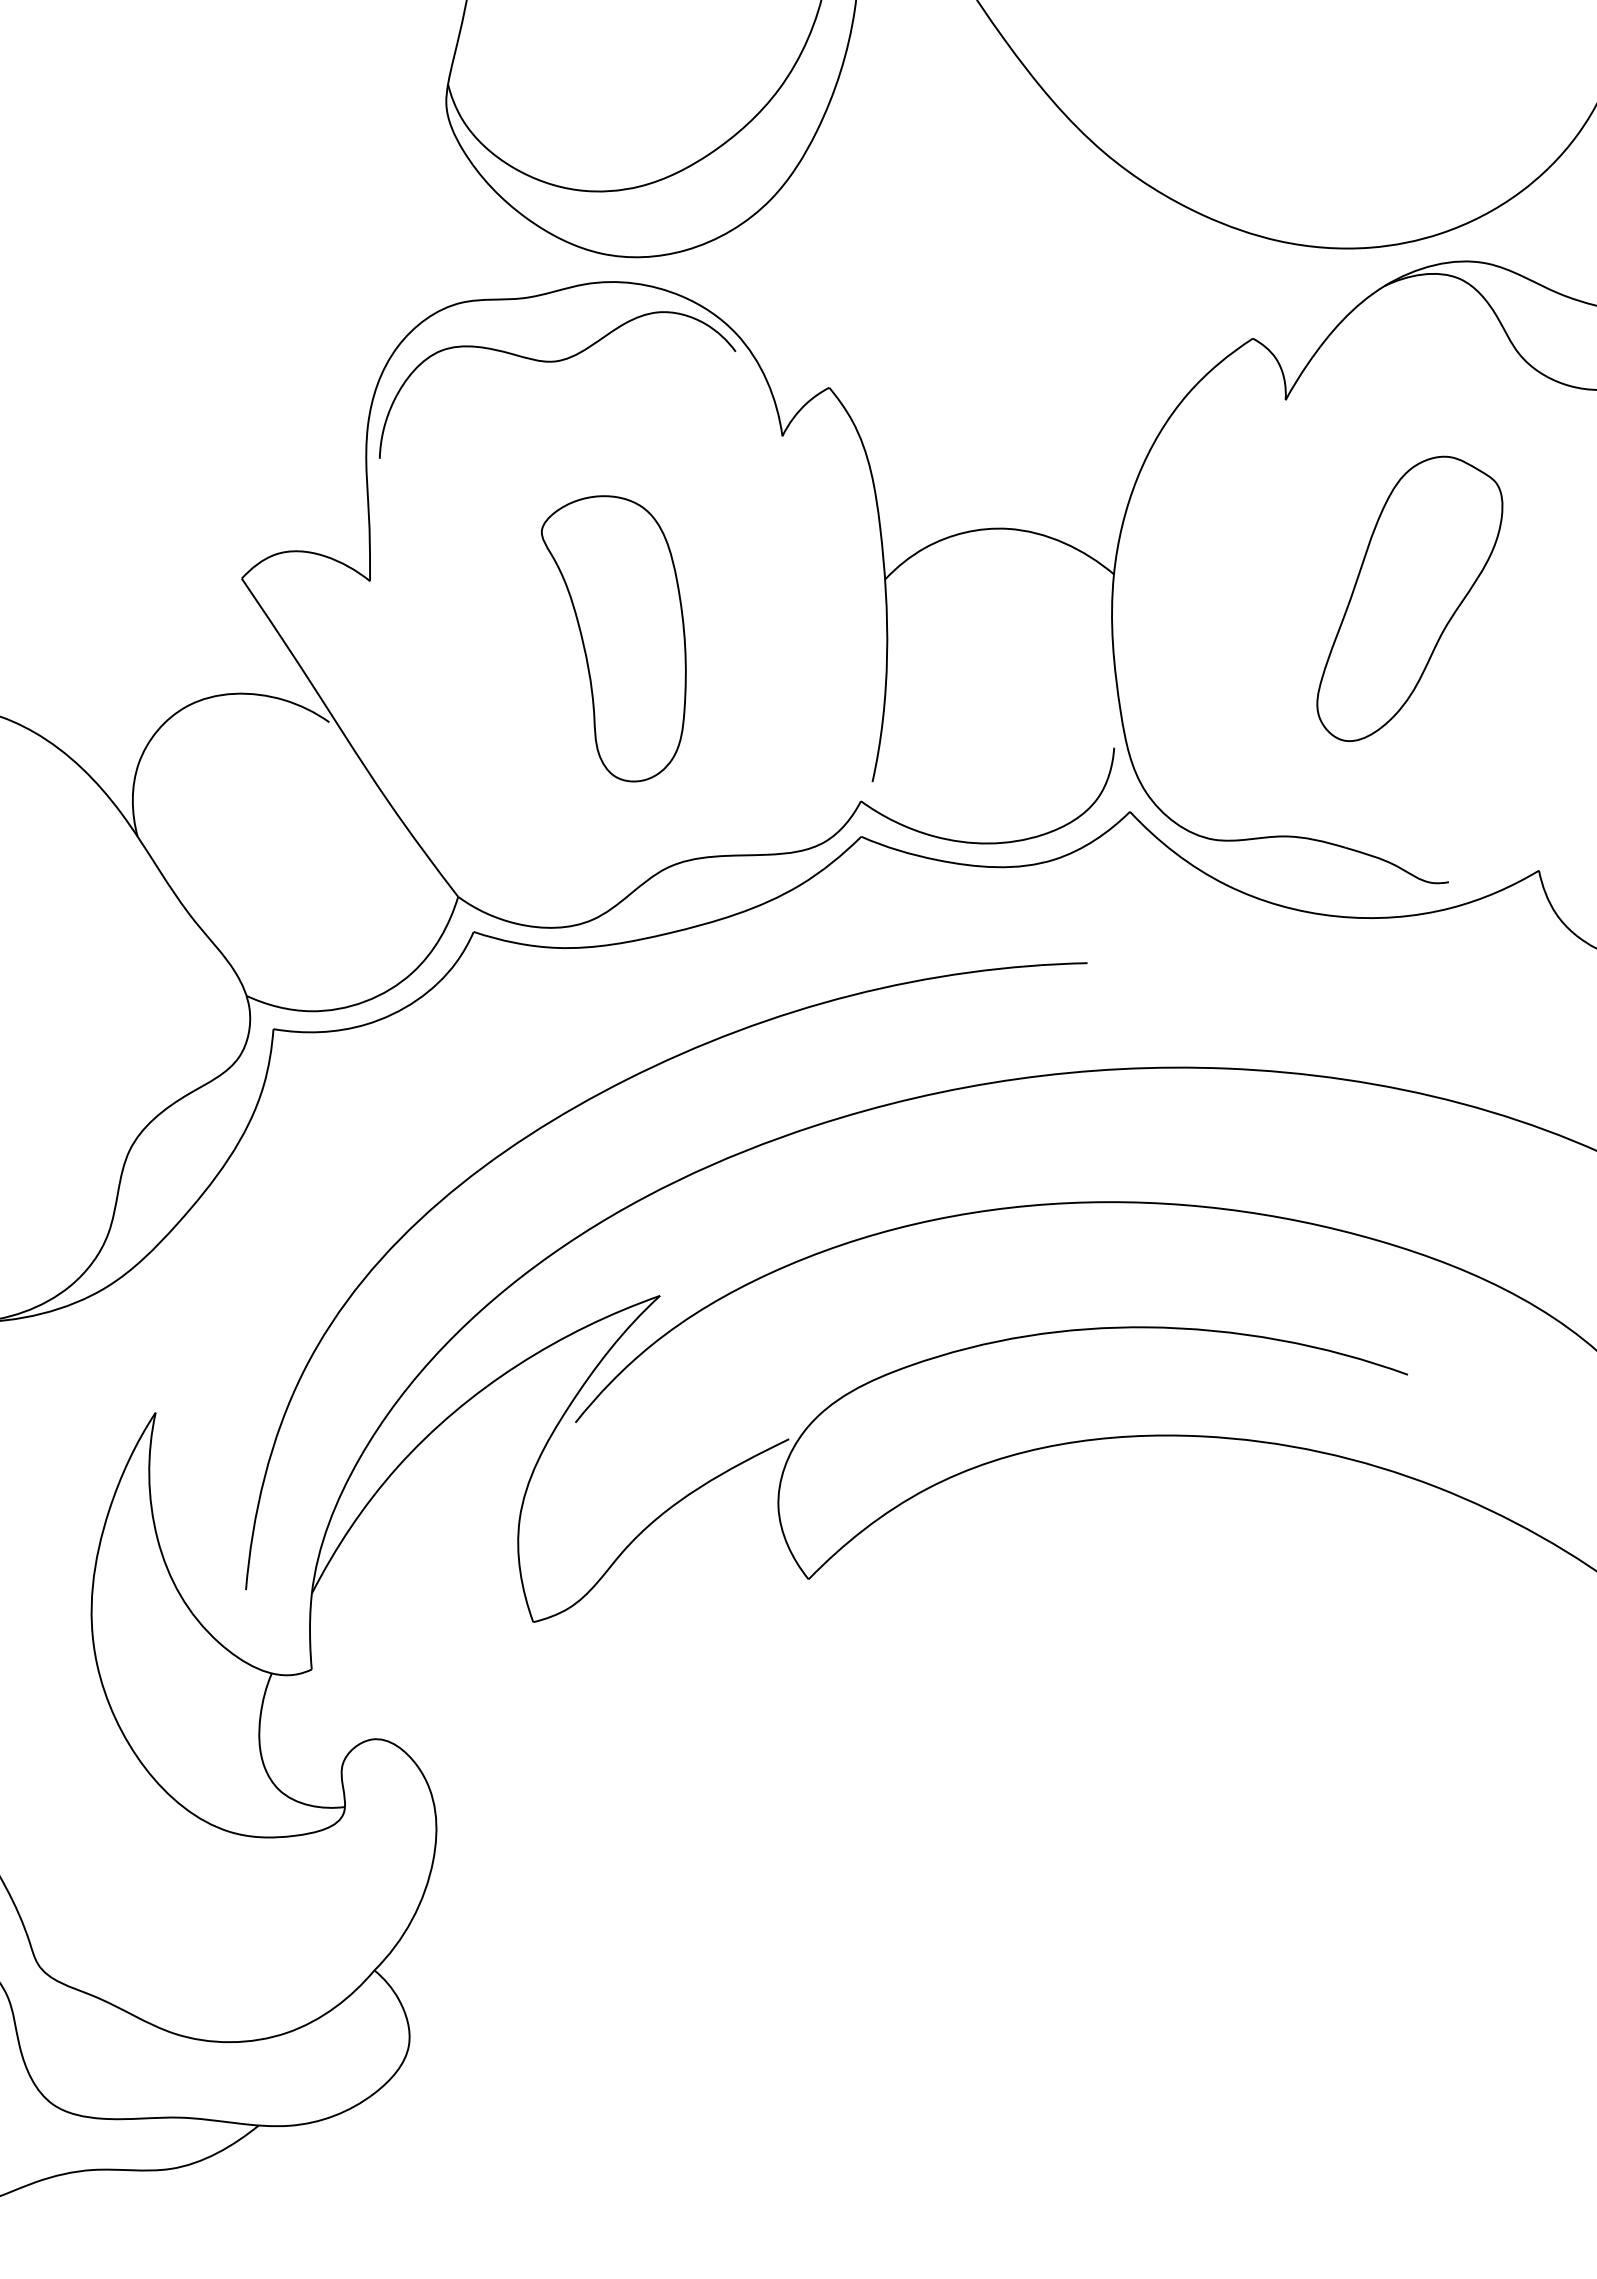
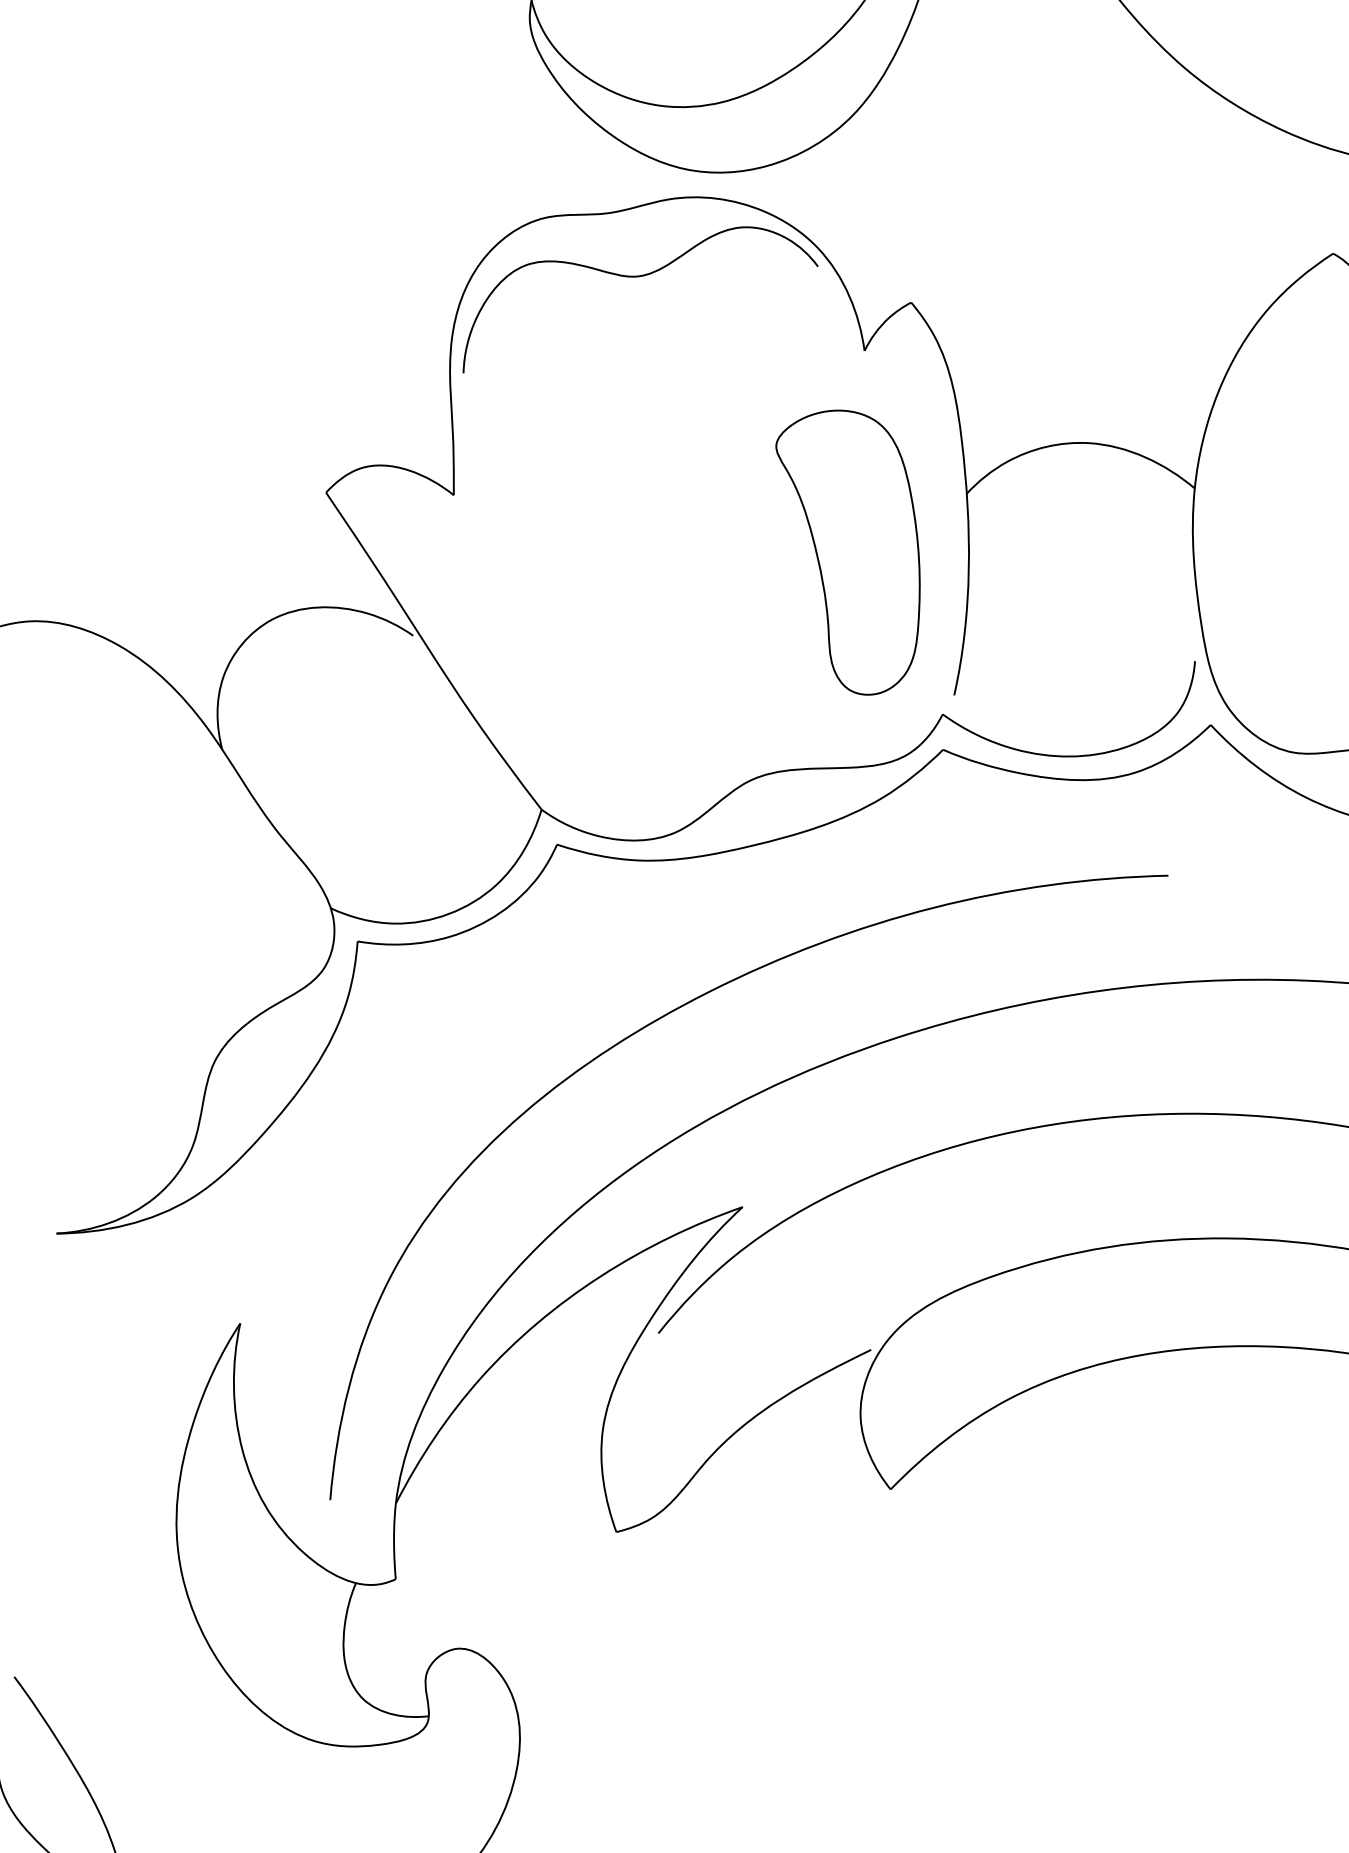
part: (613, 638) -> (847, 552), moved

